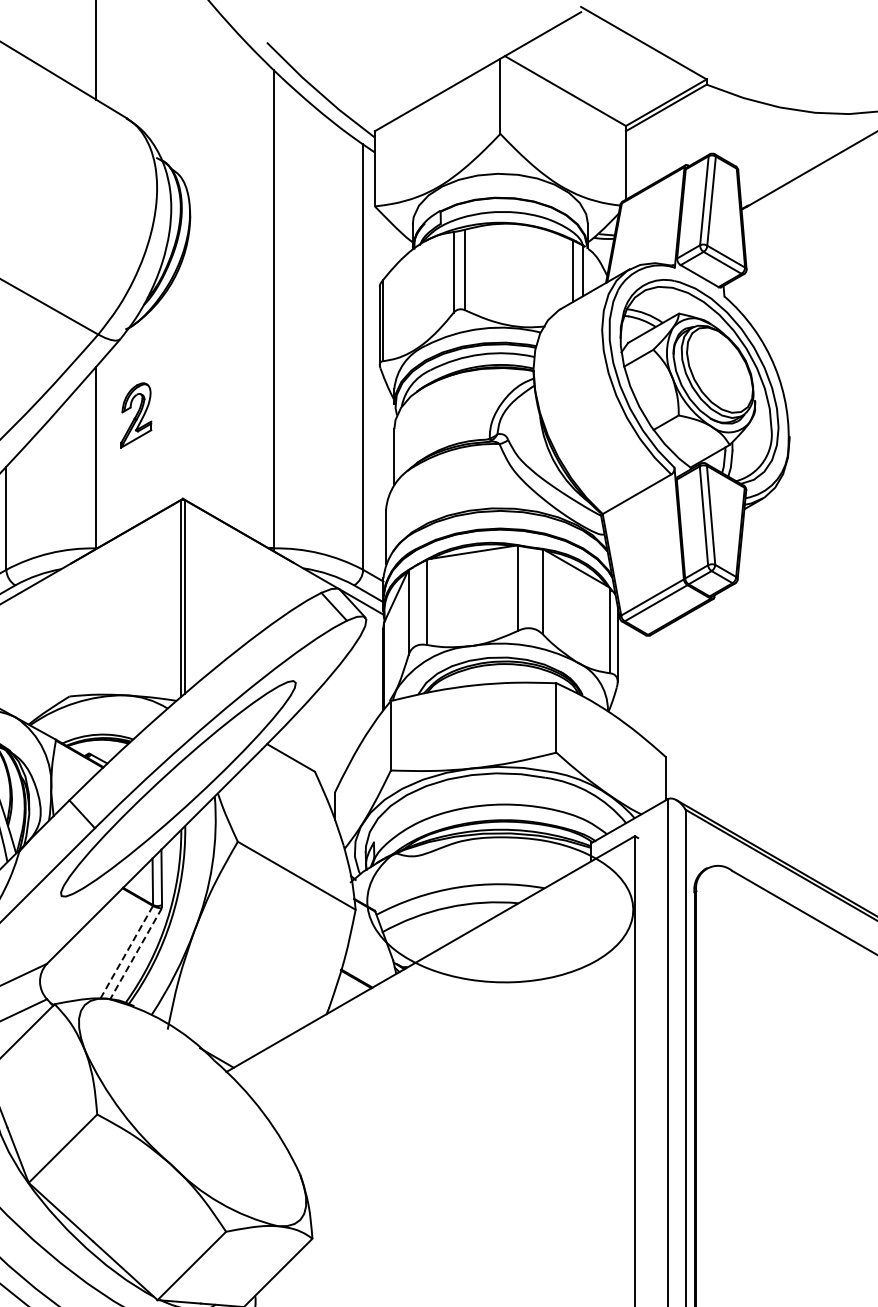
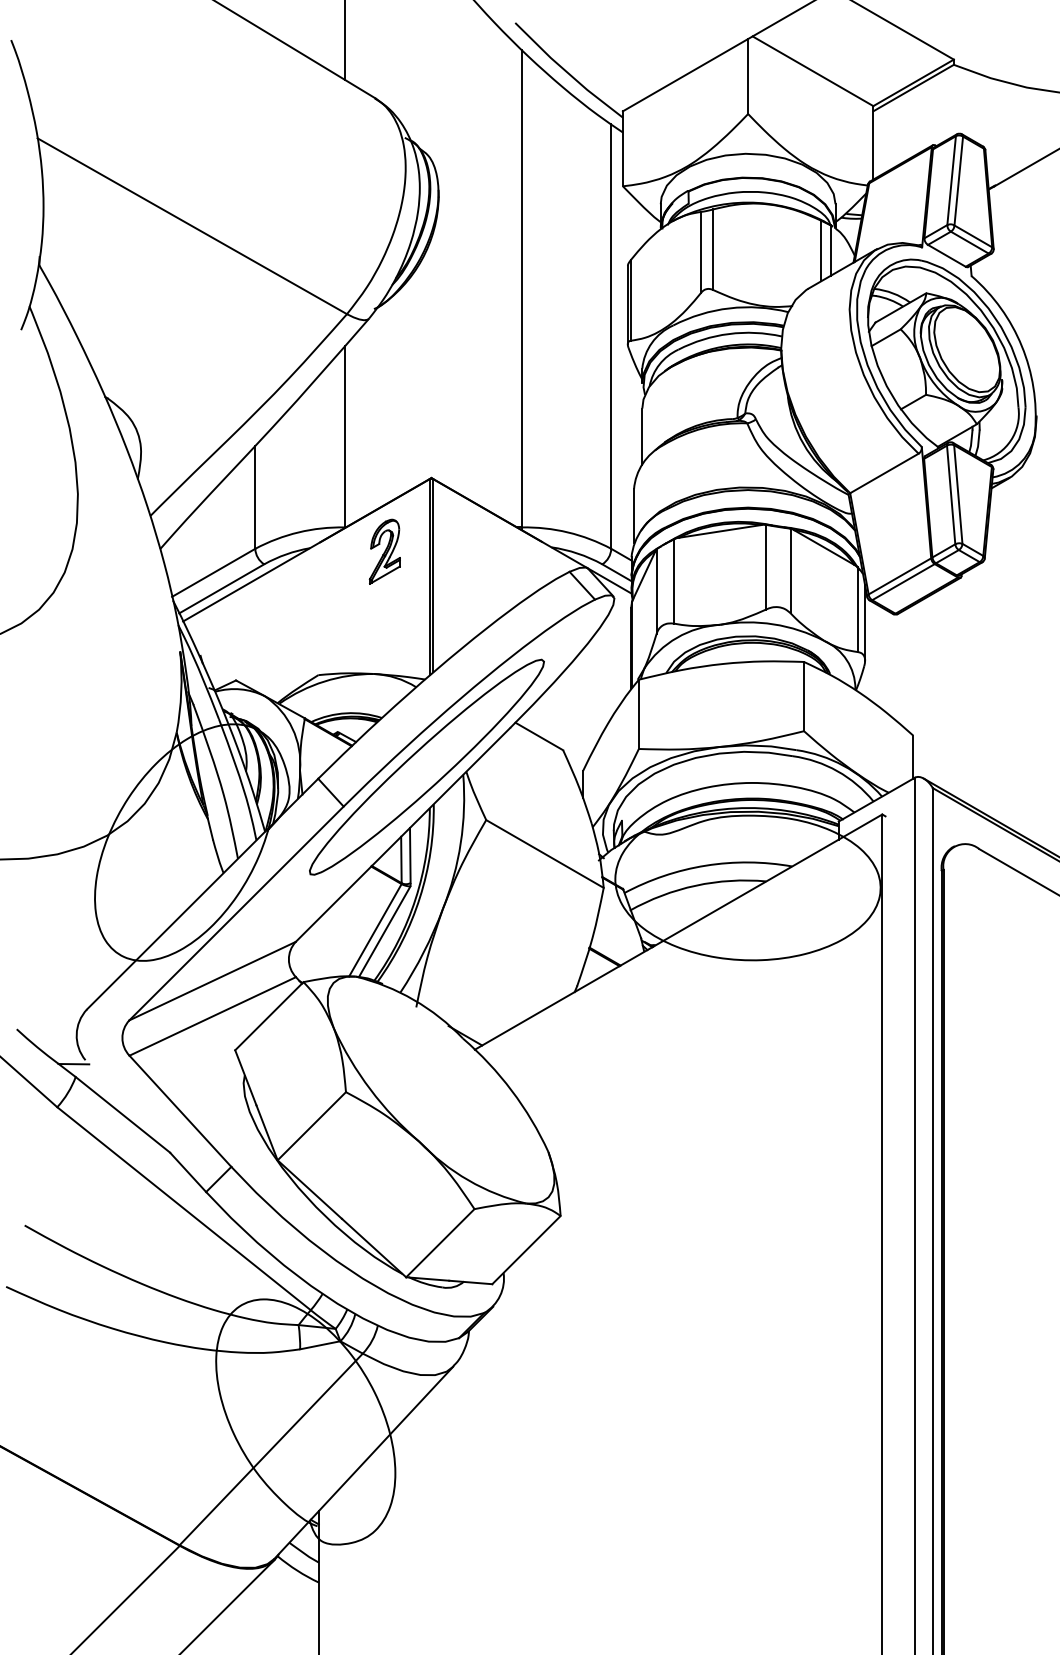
part: (135, 415) -> (384, 551), moved
line: (126, 951) -> (375, 929), dashed -> solid
line: (135, 954) -> (384, 932), dashed -> solid

